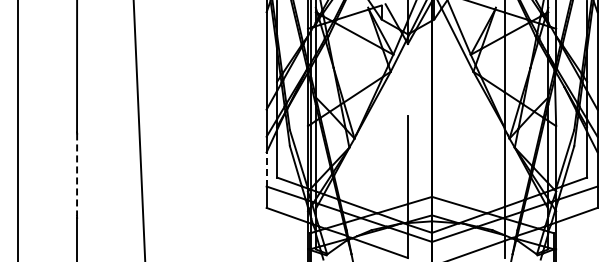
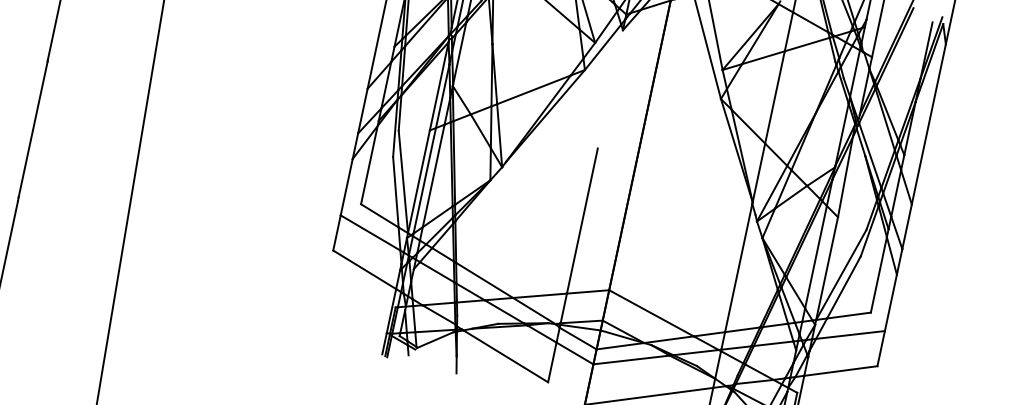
line: (266, 168) -> (346, 185), dashed -> solid
line: (77, 175) -> (33, 131), dashed -> solid

